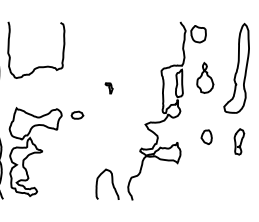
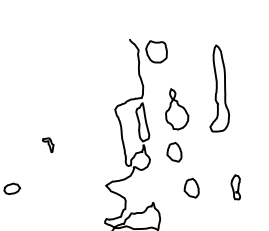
part: (236, 67) -> (215, 87), size x0.7
part: (198, 108) -> (173, 151), added
part: (239, 141) -> (236, 186), size x0.7

